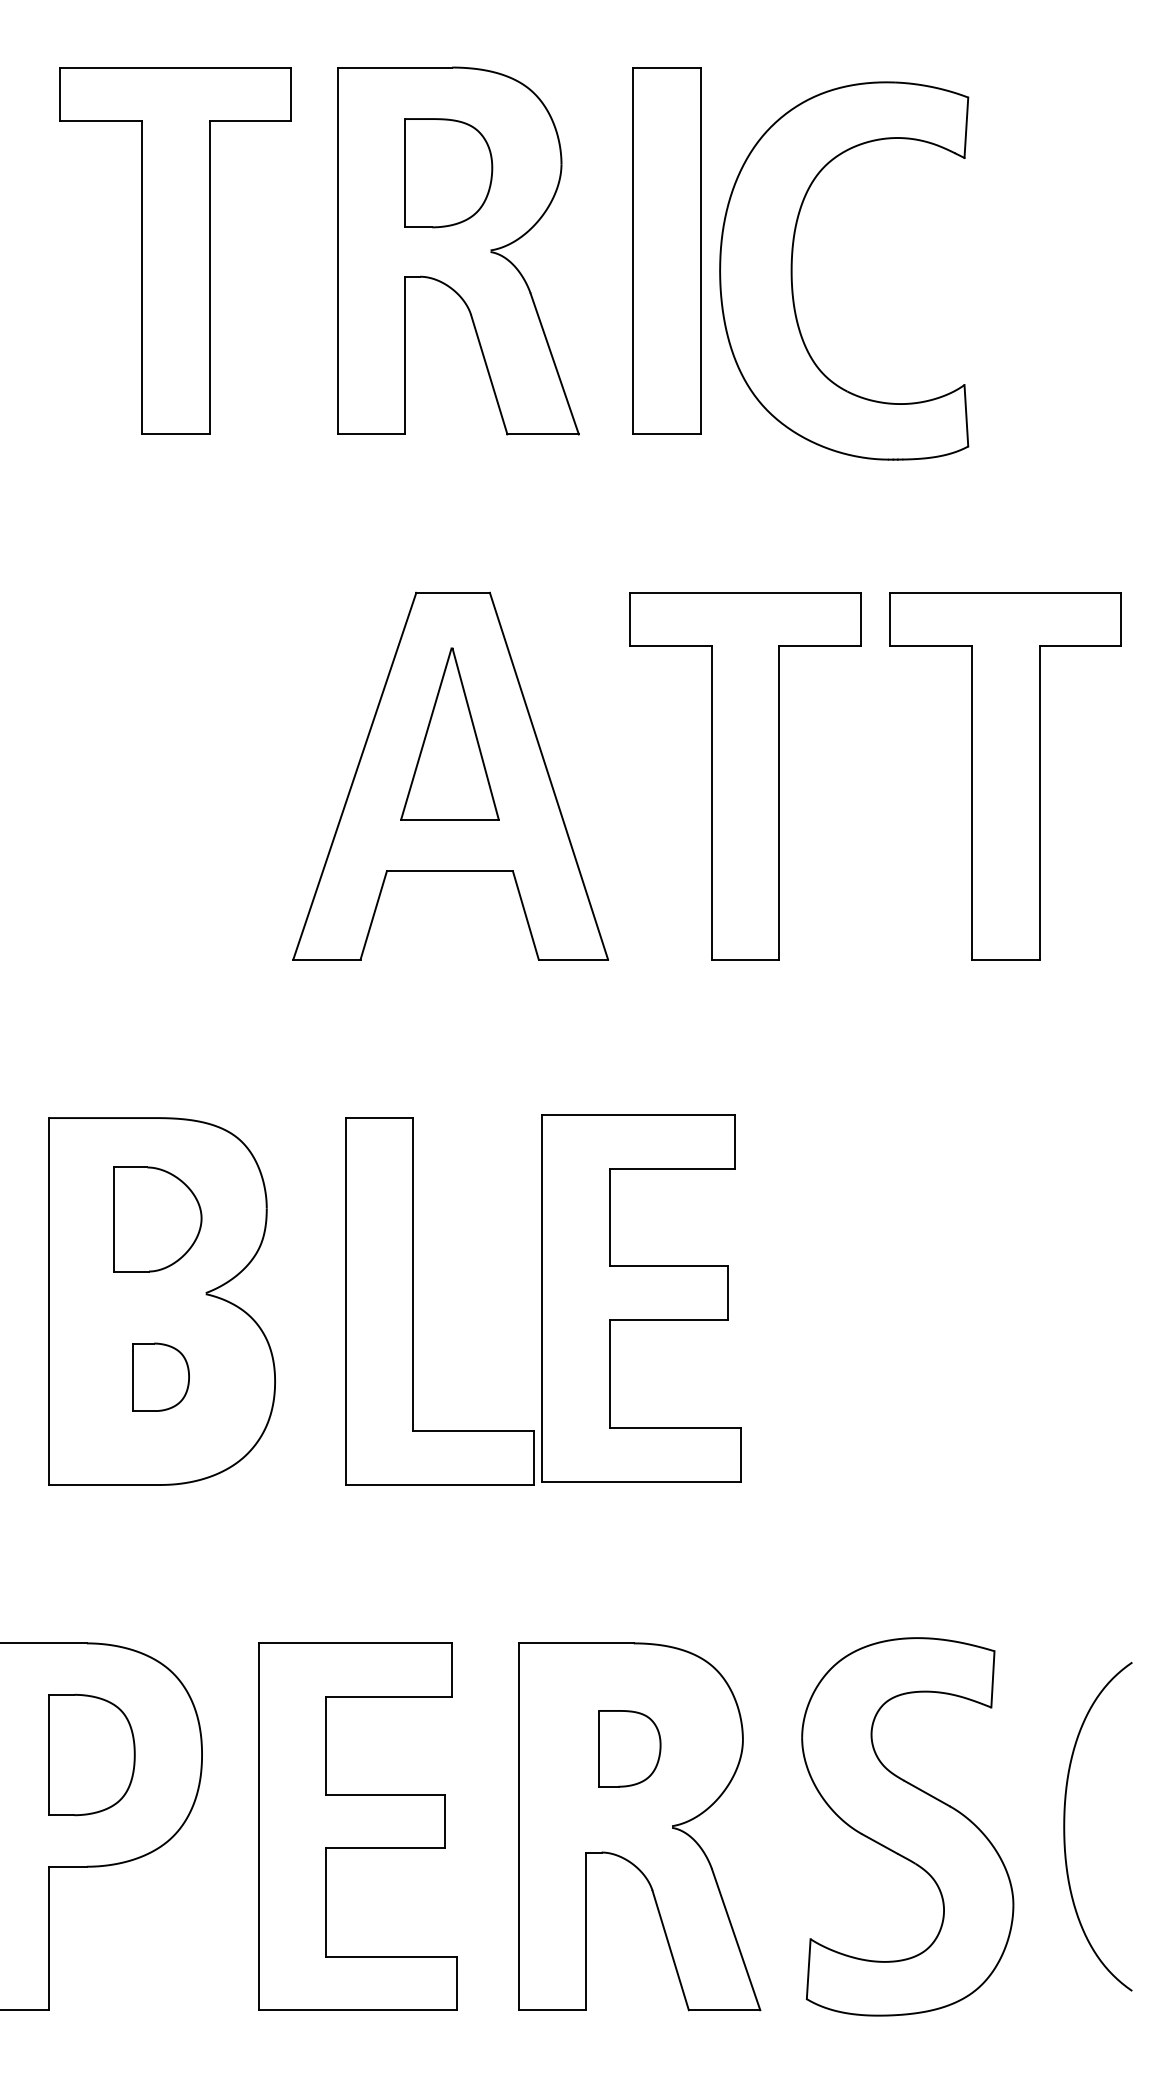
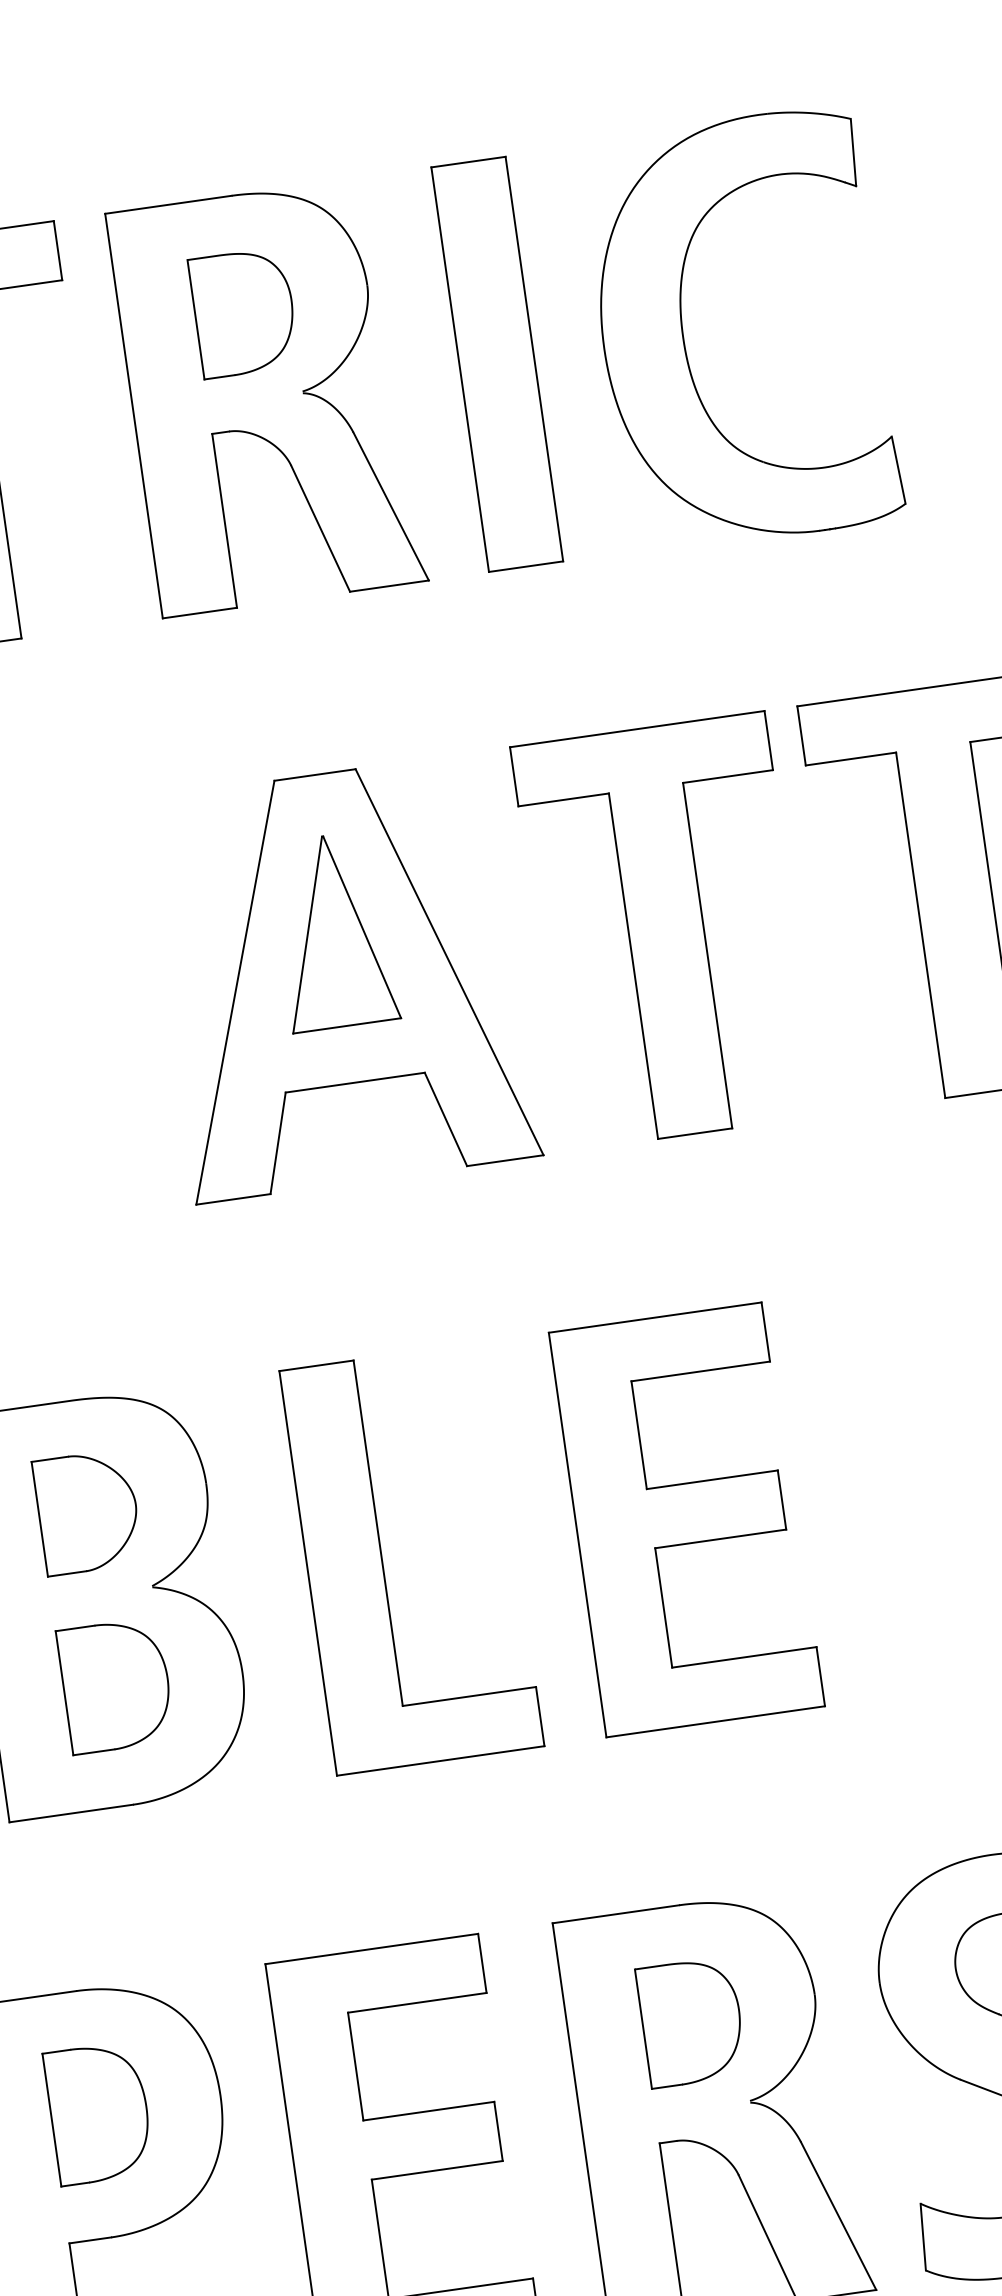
part: (792, 270) -> (684, 337), moved
part: (641, 1298) -> (686, 1519), moved
part: (160, 1377) -> (115, 1686), size x1.67
part: (629, 1748) -> (690, 2021), size x1.43

